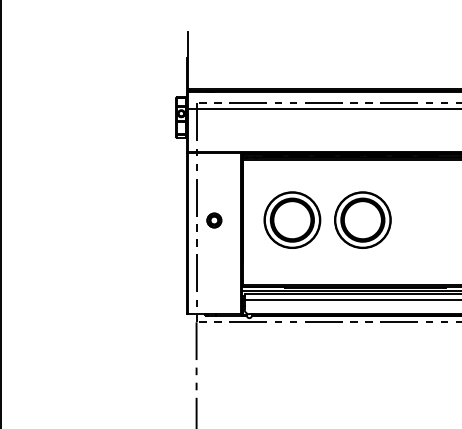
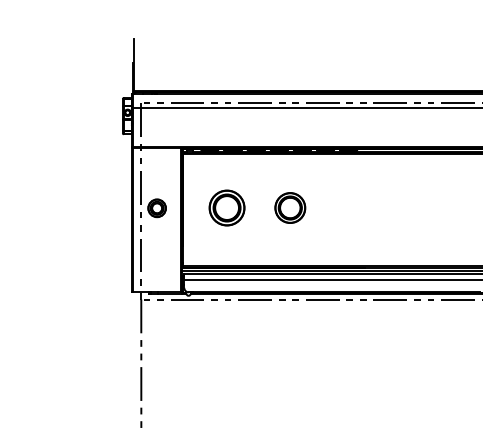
part: (291, 219) -> (226, 207), size x0.7
part: (363, 219) -> (290, 207), size x0.6
part: (214, 220) -> (157, 208), size x1.4

